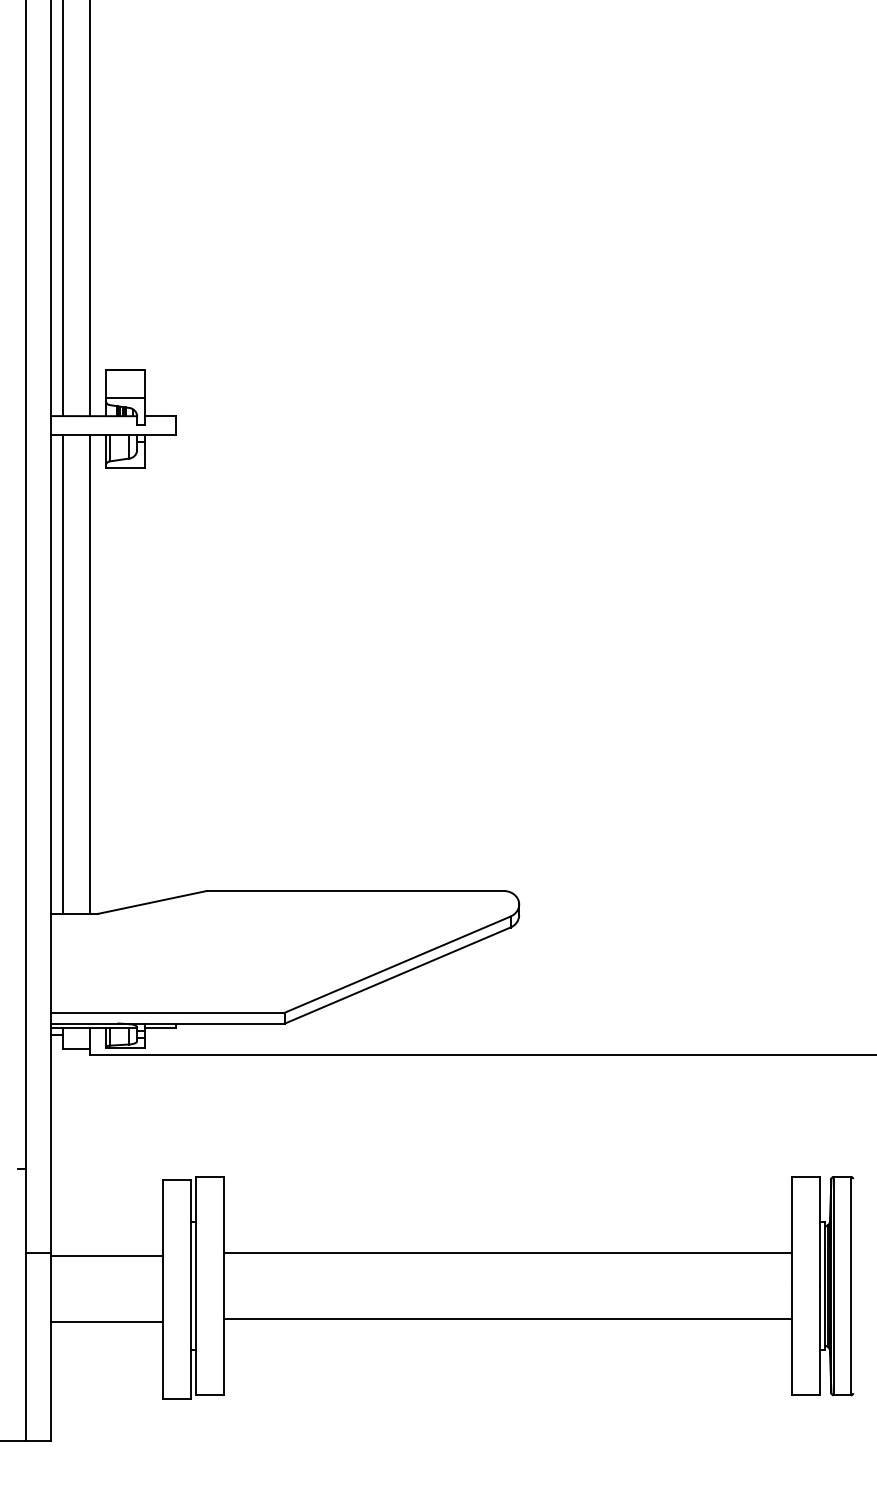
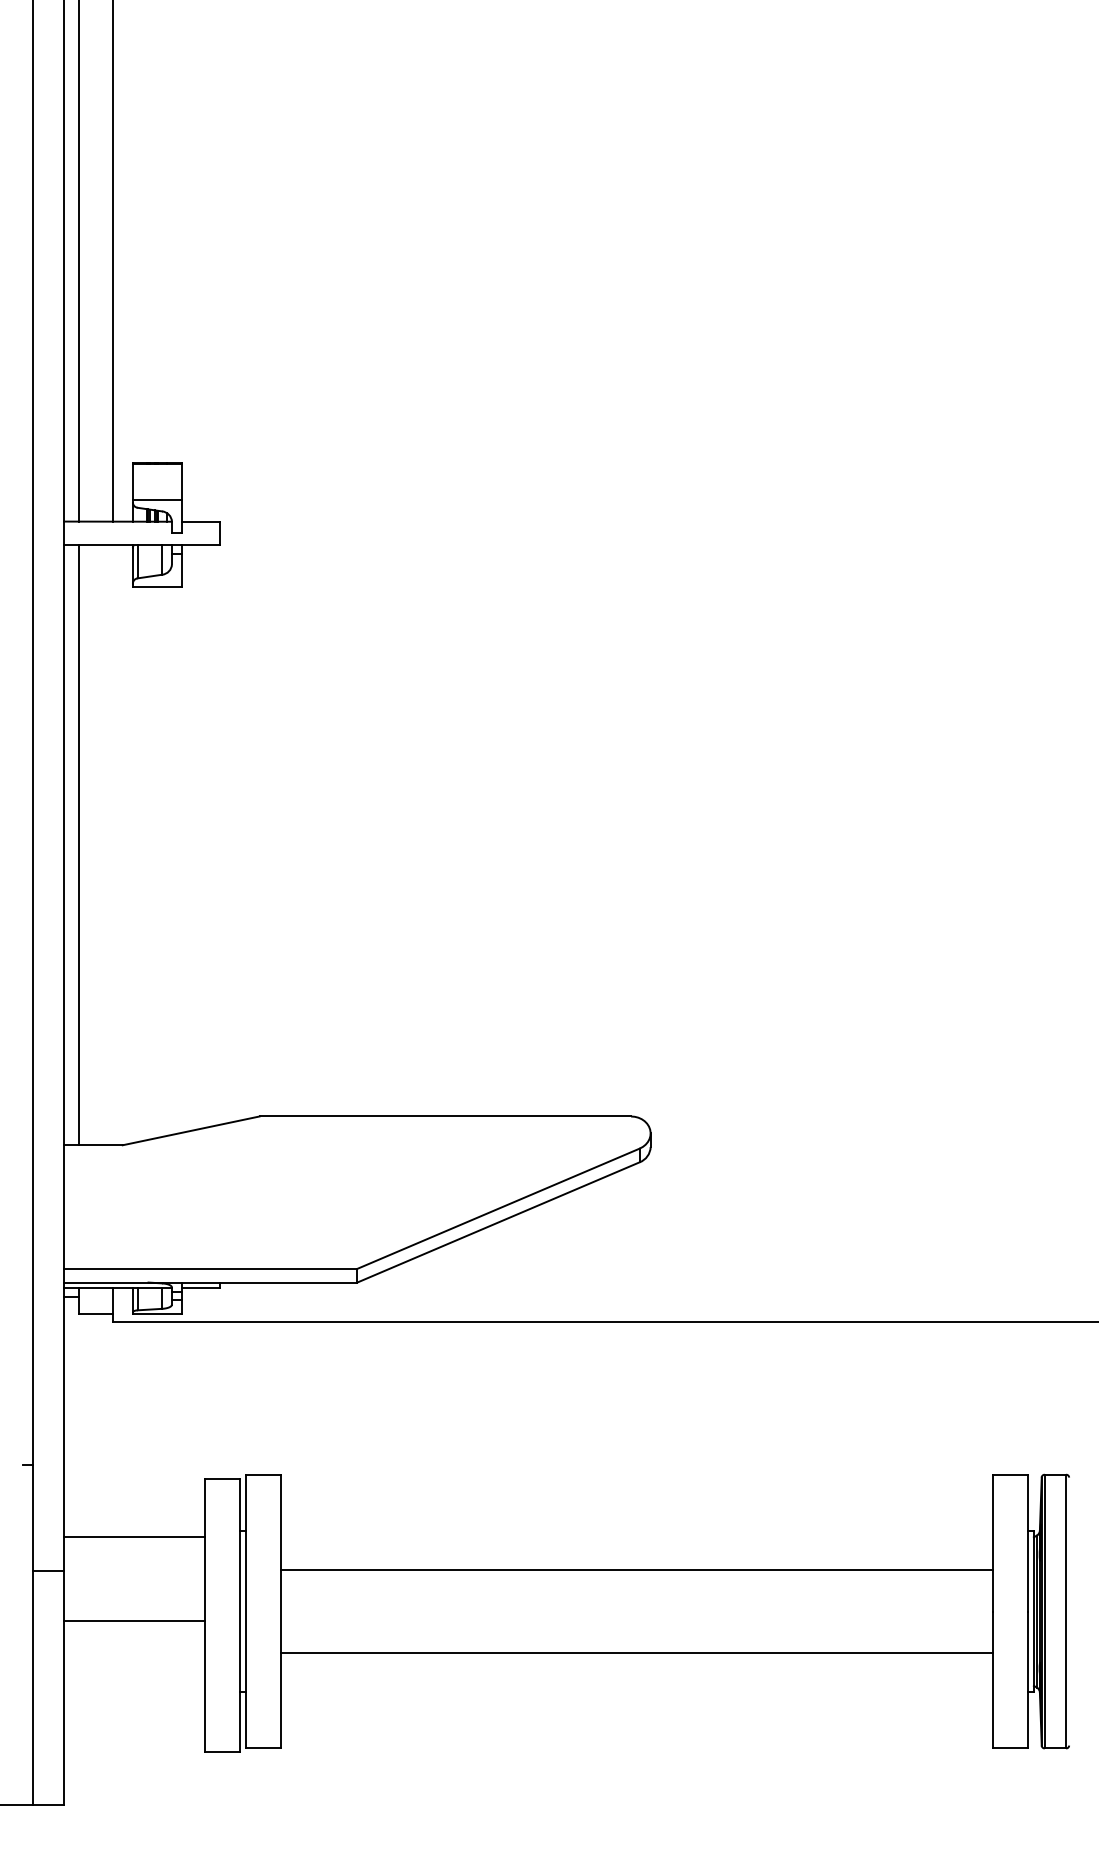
line: (90, 674) -> (113, 845), removed
line: (107, 1256) -> (134, 1537), moved
line: (107, 1321) -> (134, 1620), moved

